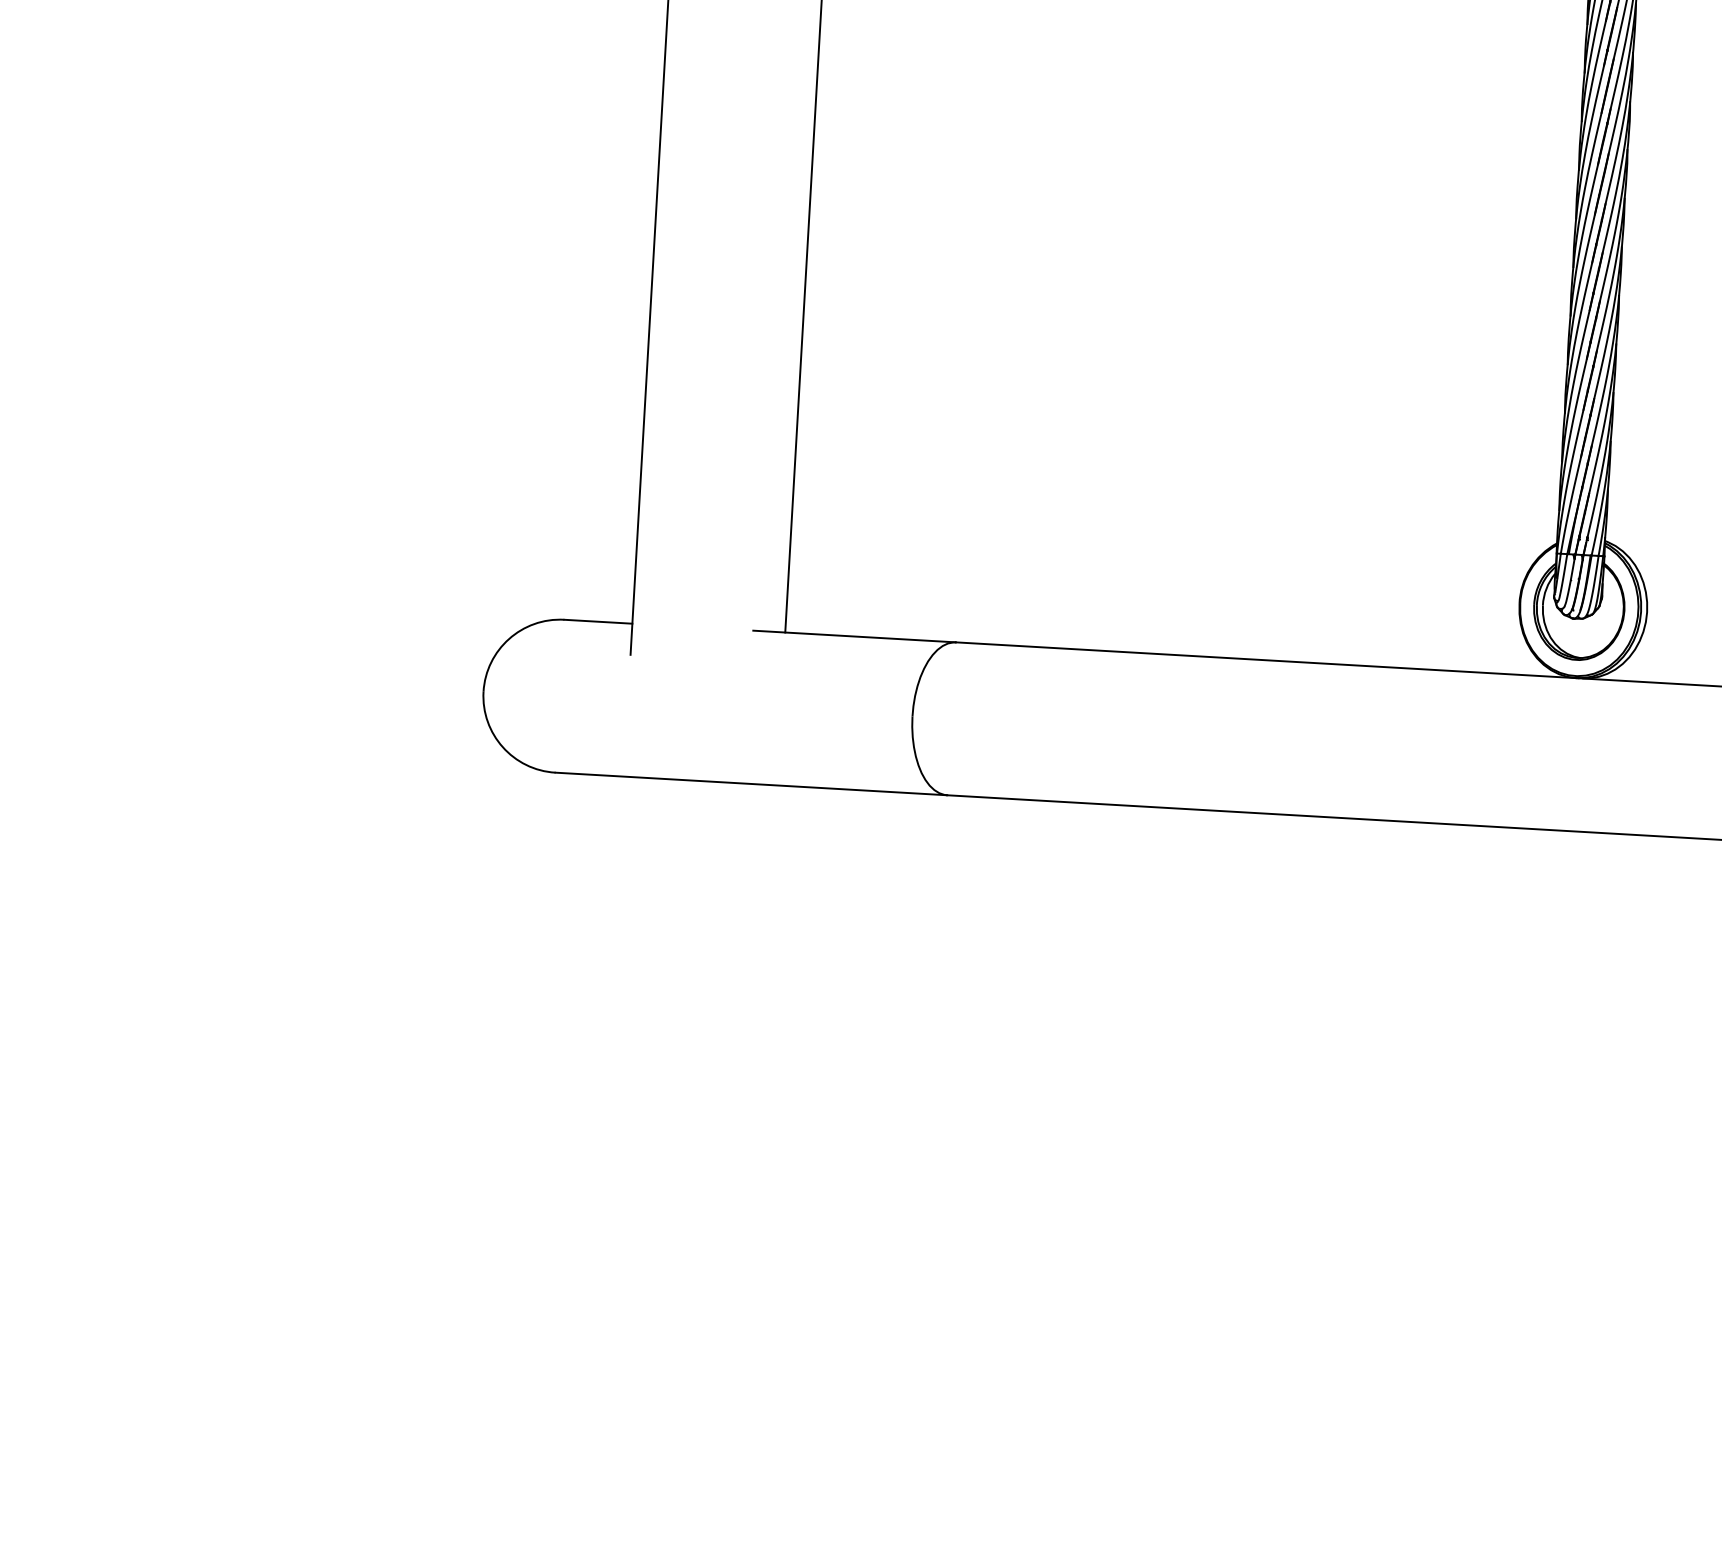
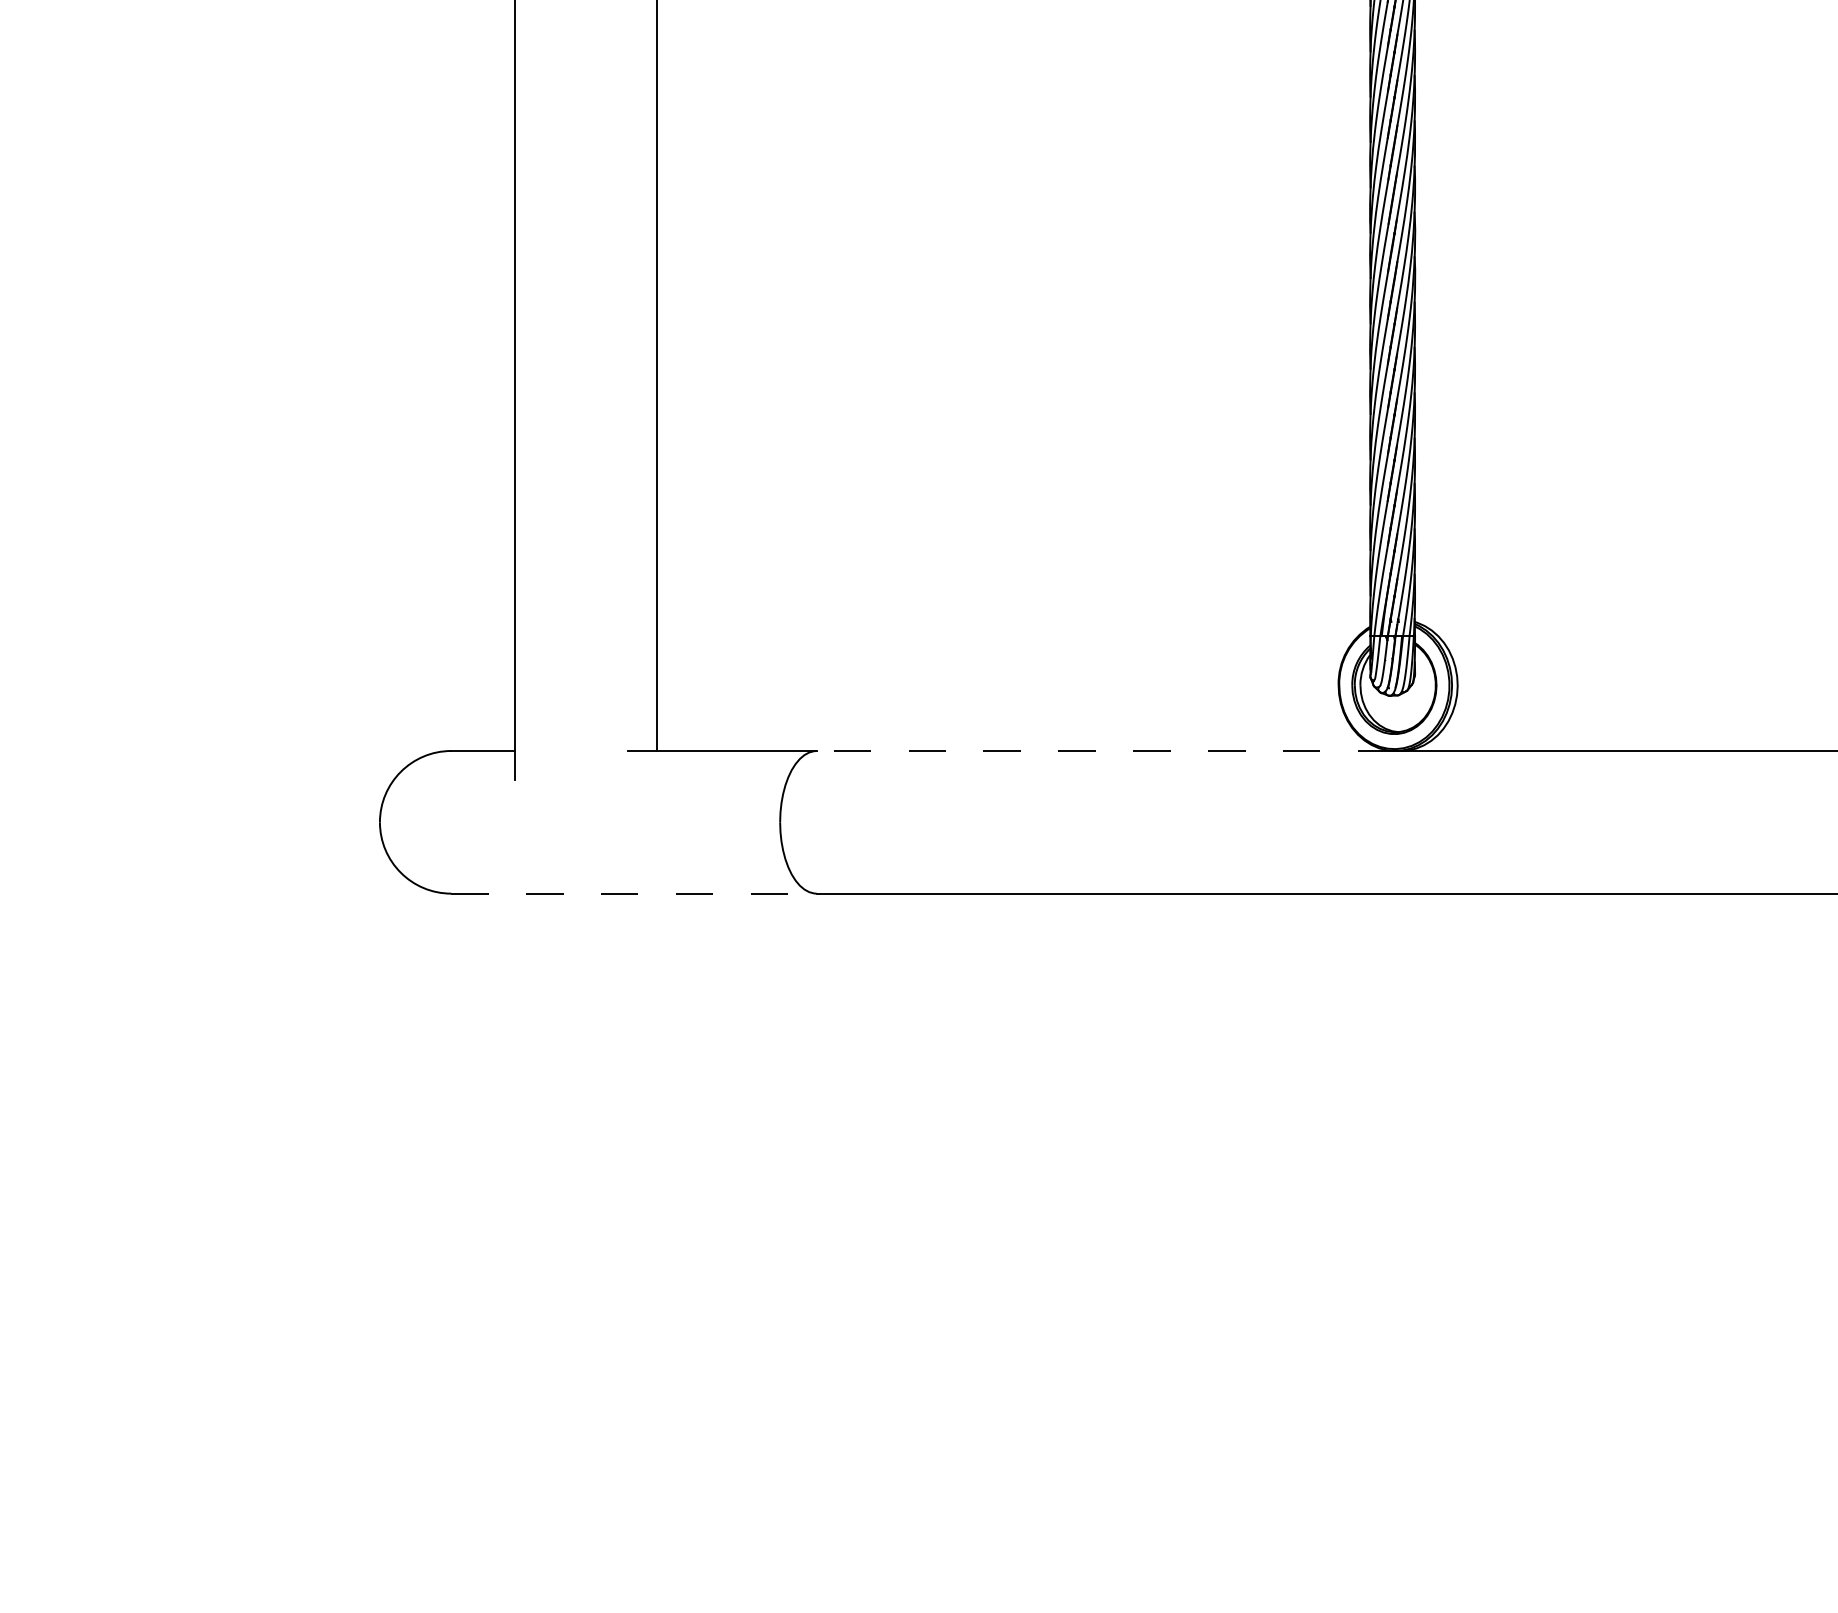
line: (1265, 660) -> (1105, 751), solid -> dashed
line: (750, 783) -> (633, 893), solid -> dashed

